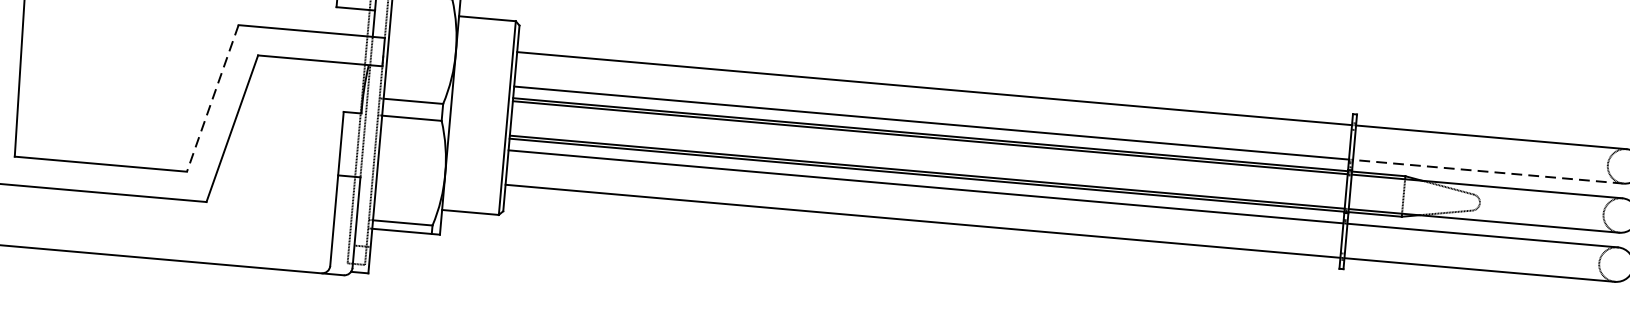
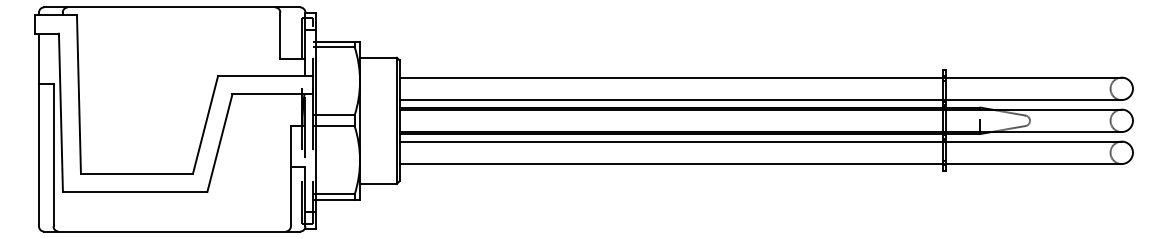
line: (212, 99) -> (205, 125), dashed -> solid
line: (1487, 172) -> (1033, 100), dashed -> solid

